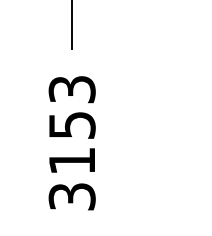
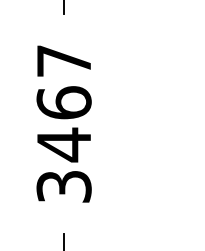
text: (71, 126) -> (63, 104), 3153 -> 3467

